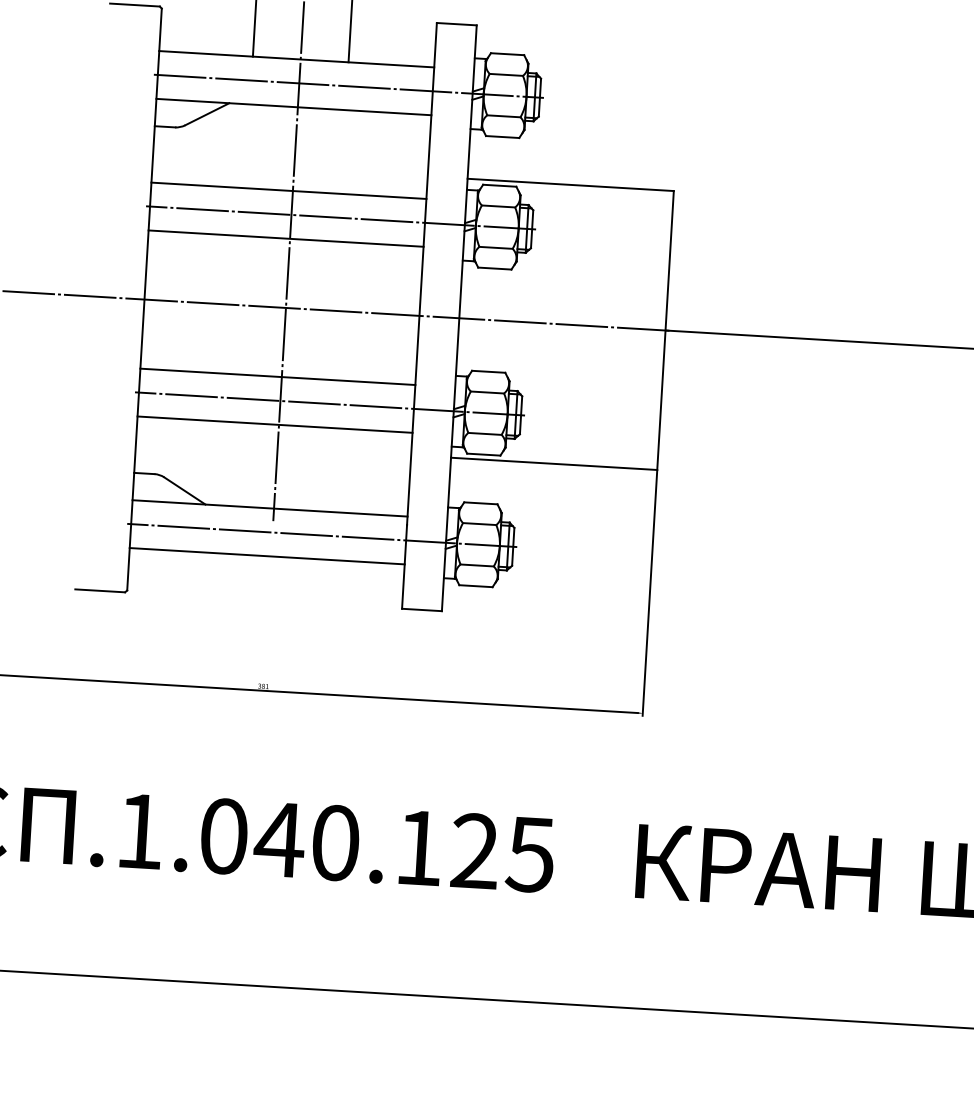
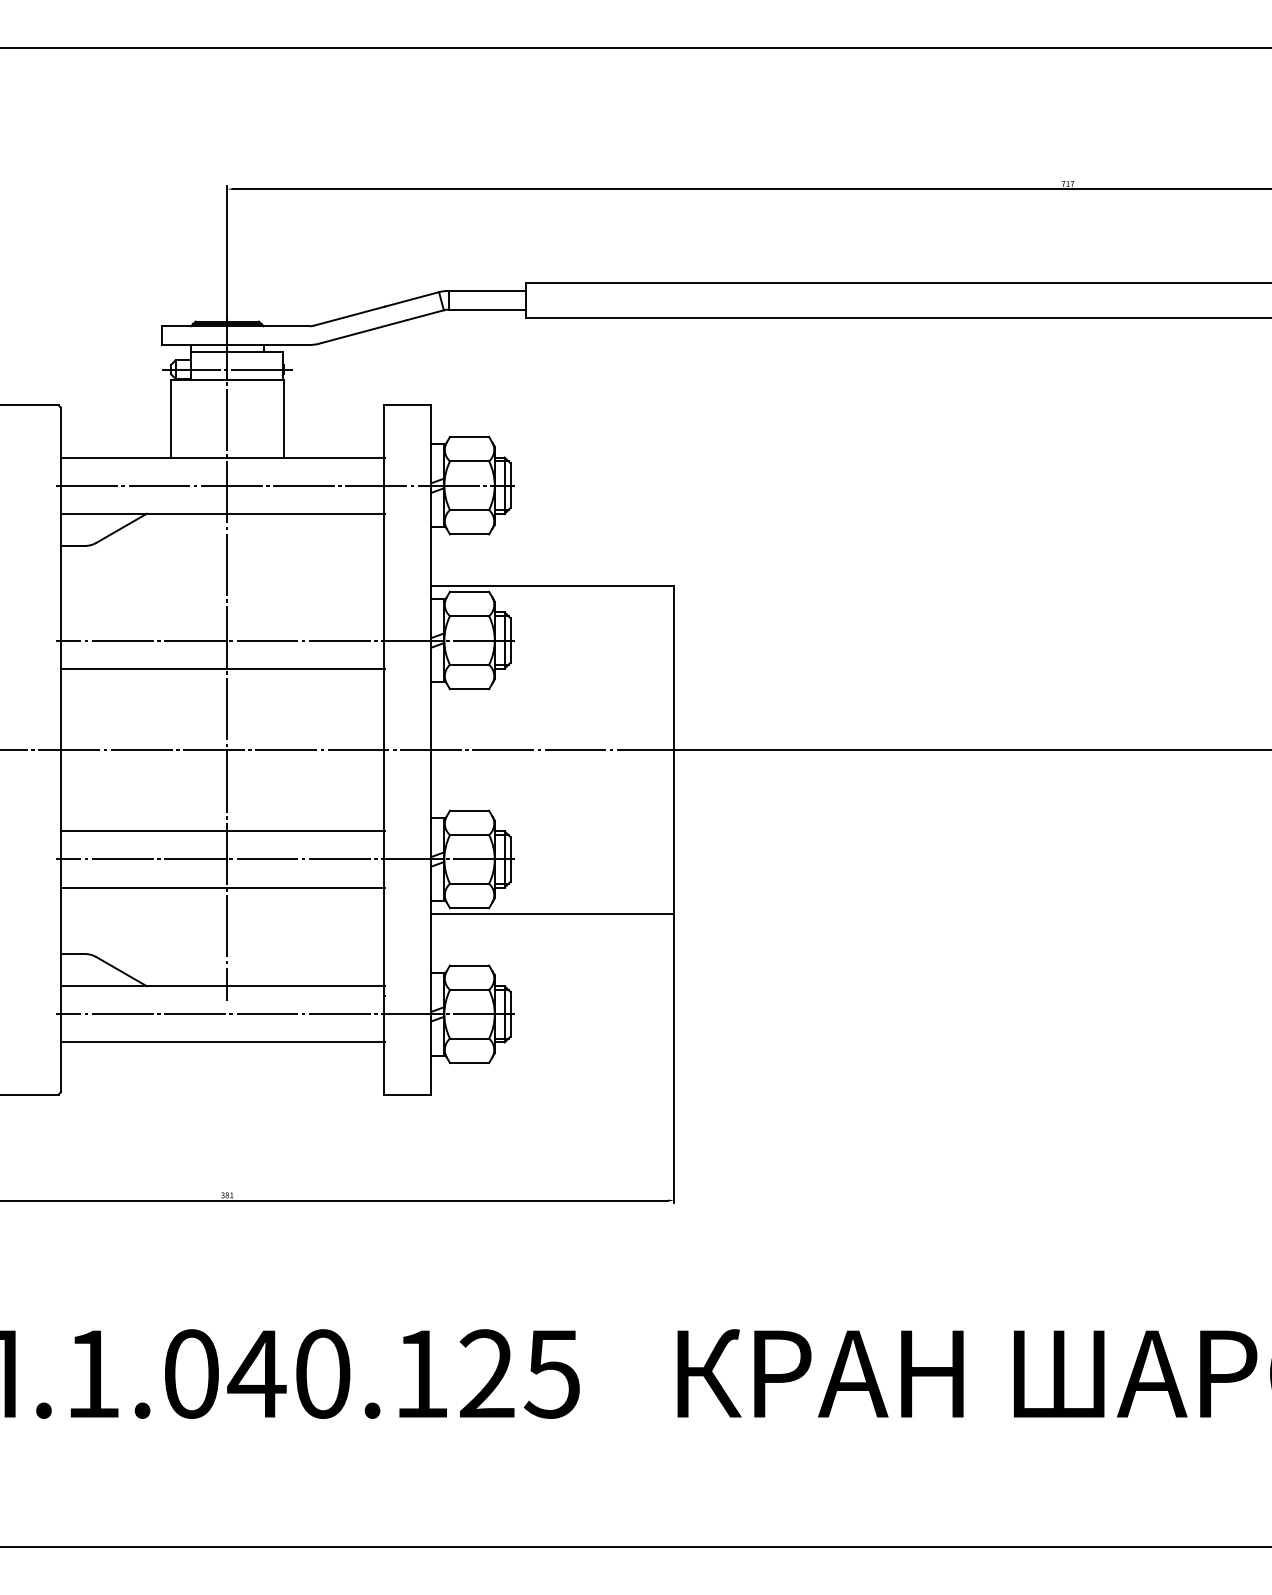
line: (288, 190) -> (222, 612), removed

